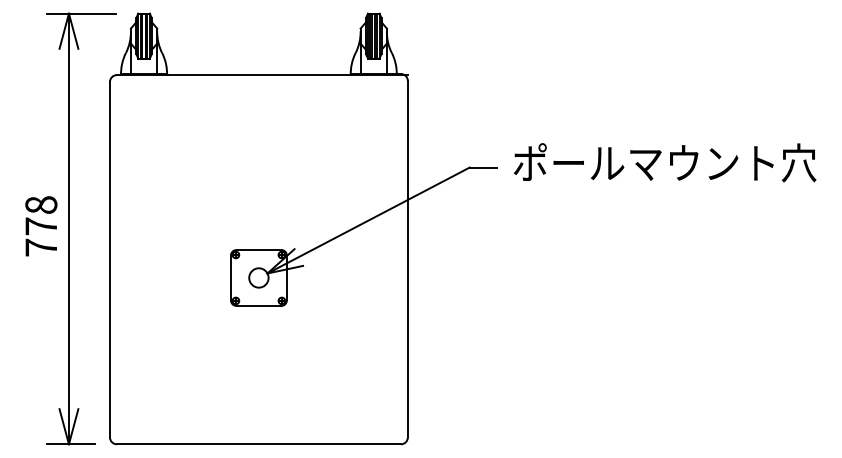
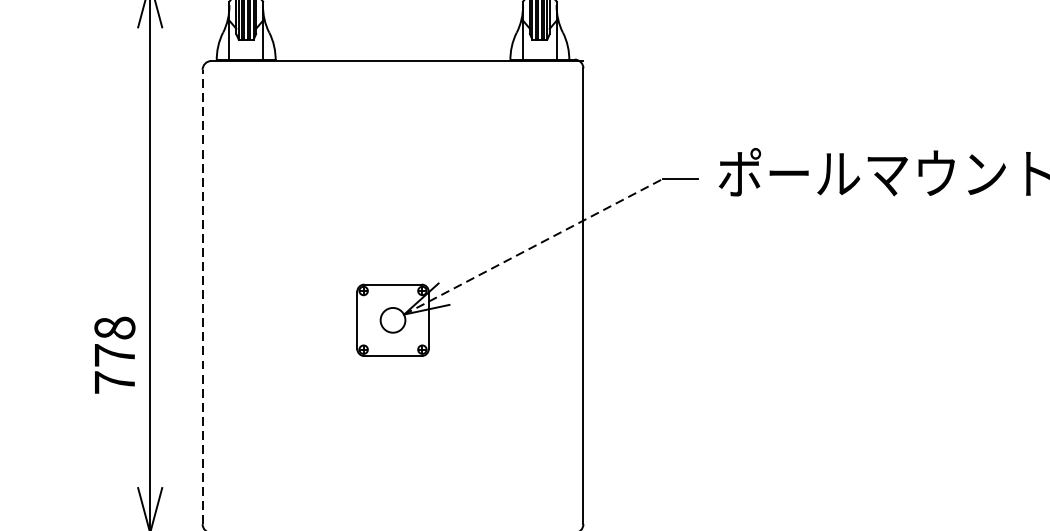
line: (369, 220) -> (534, 246), solid -> dashed
text: (41, 226) -> (115, 355), moved
line: (109, 259) -> (202, 296), solid -> dashed

